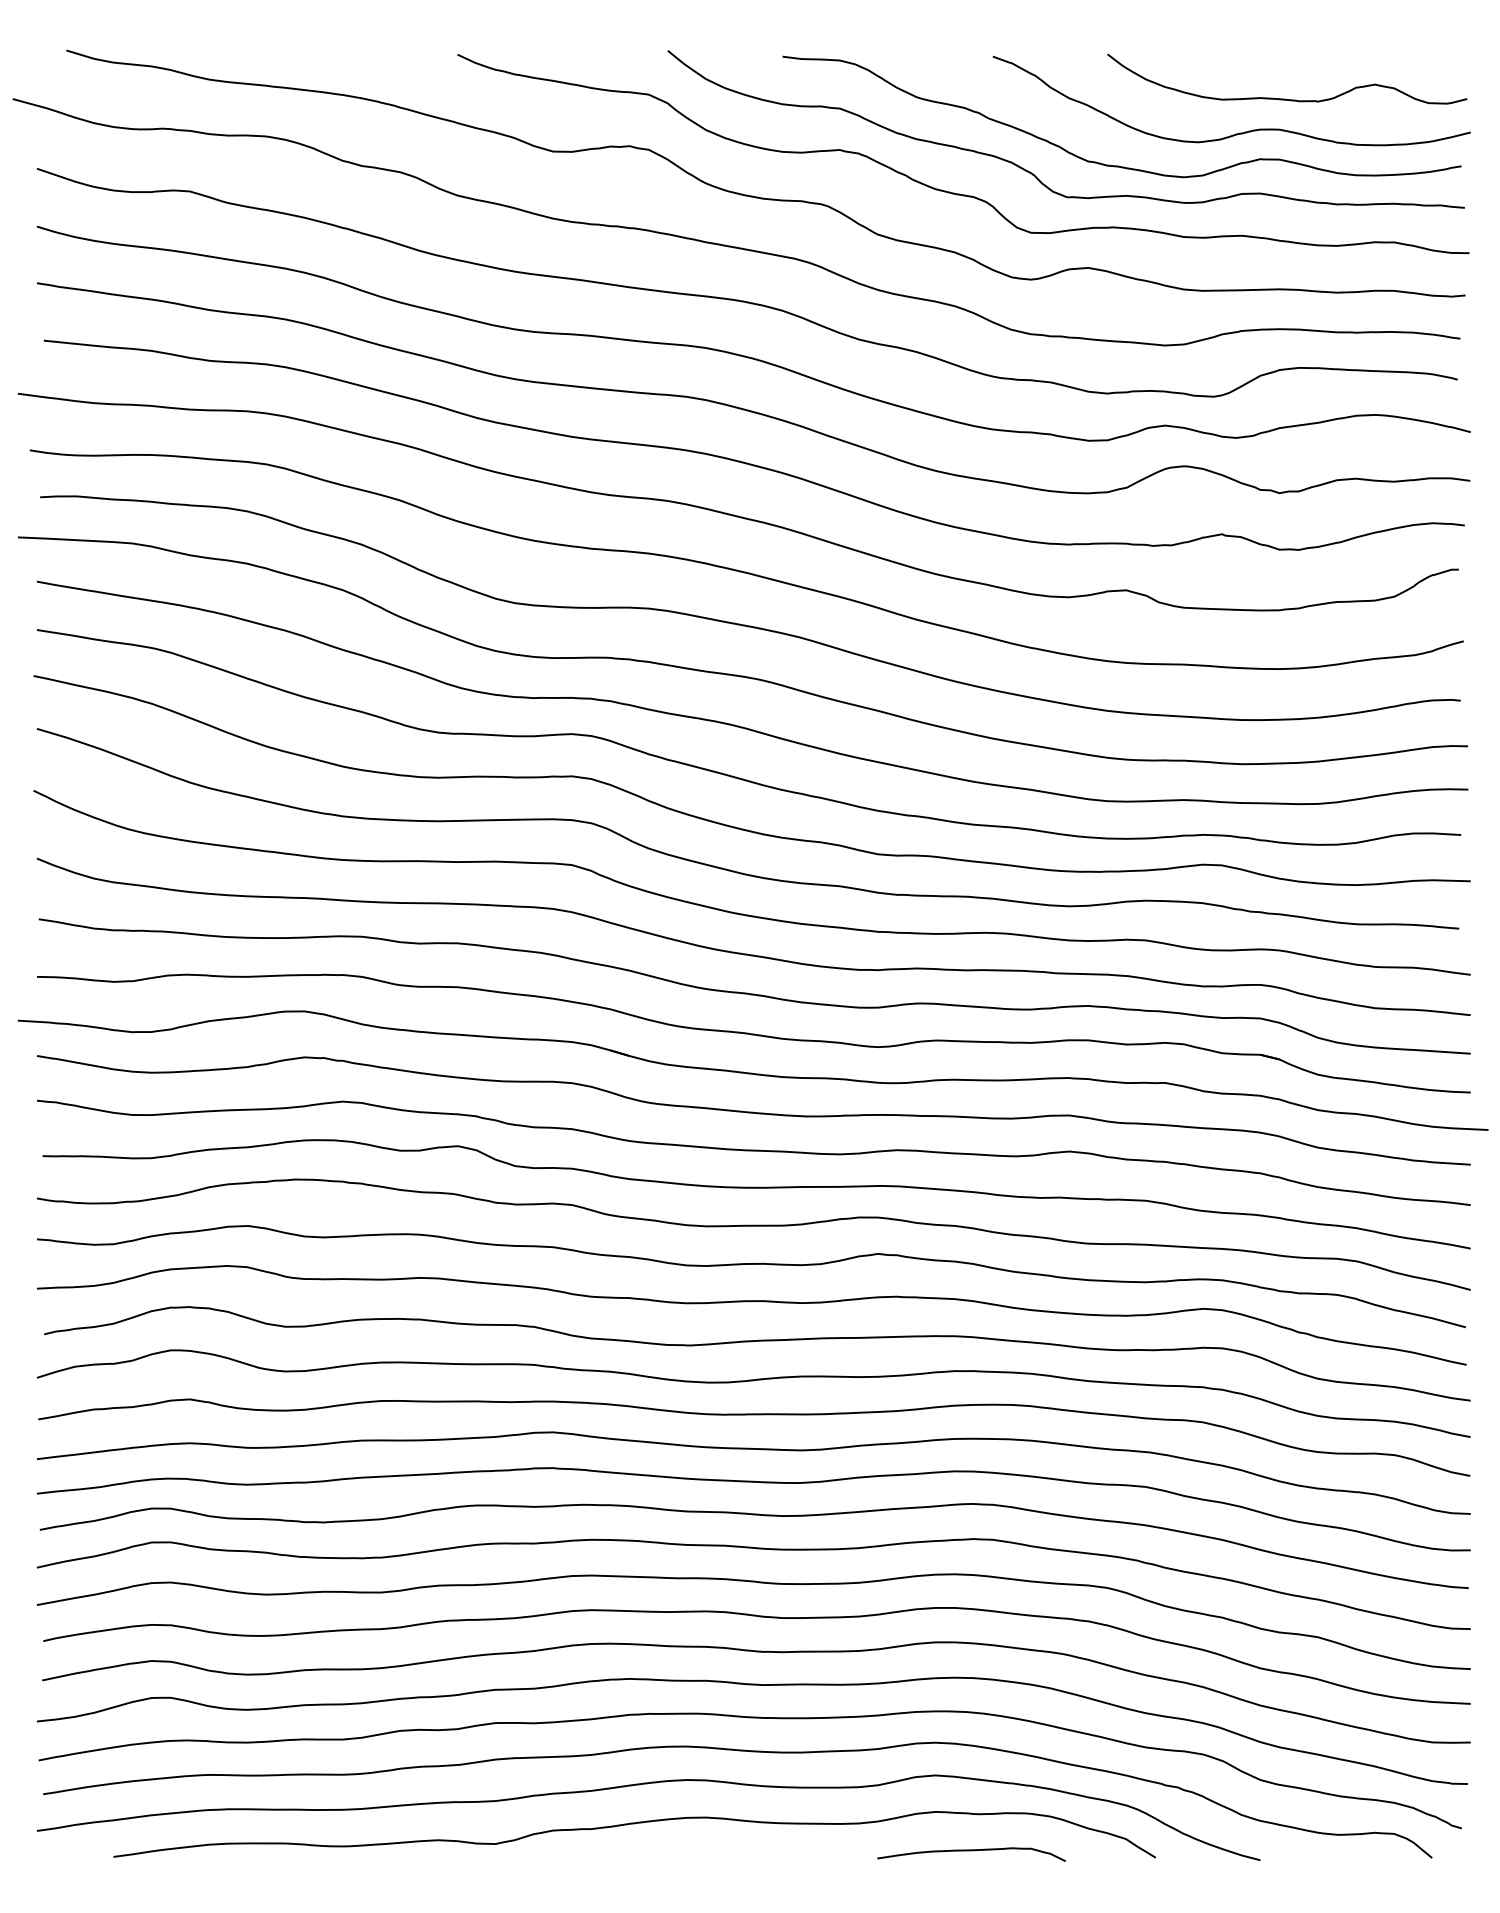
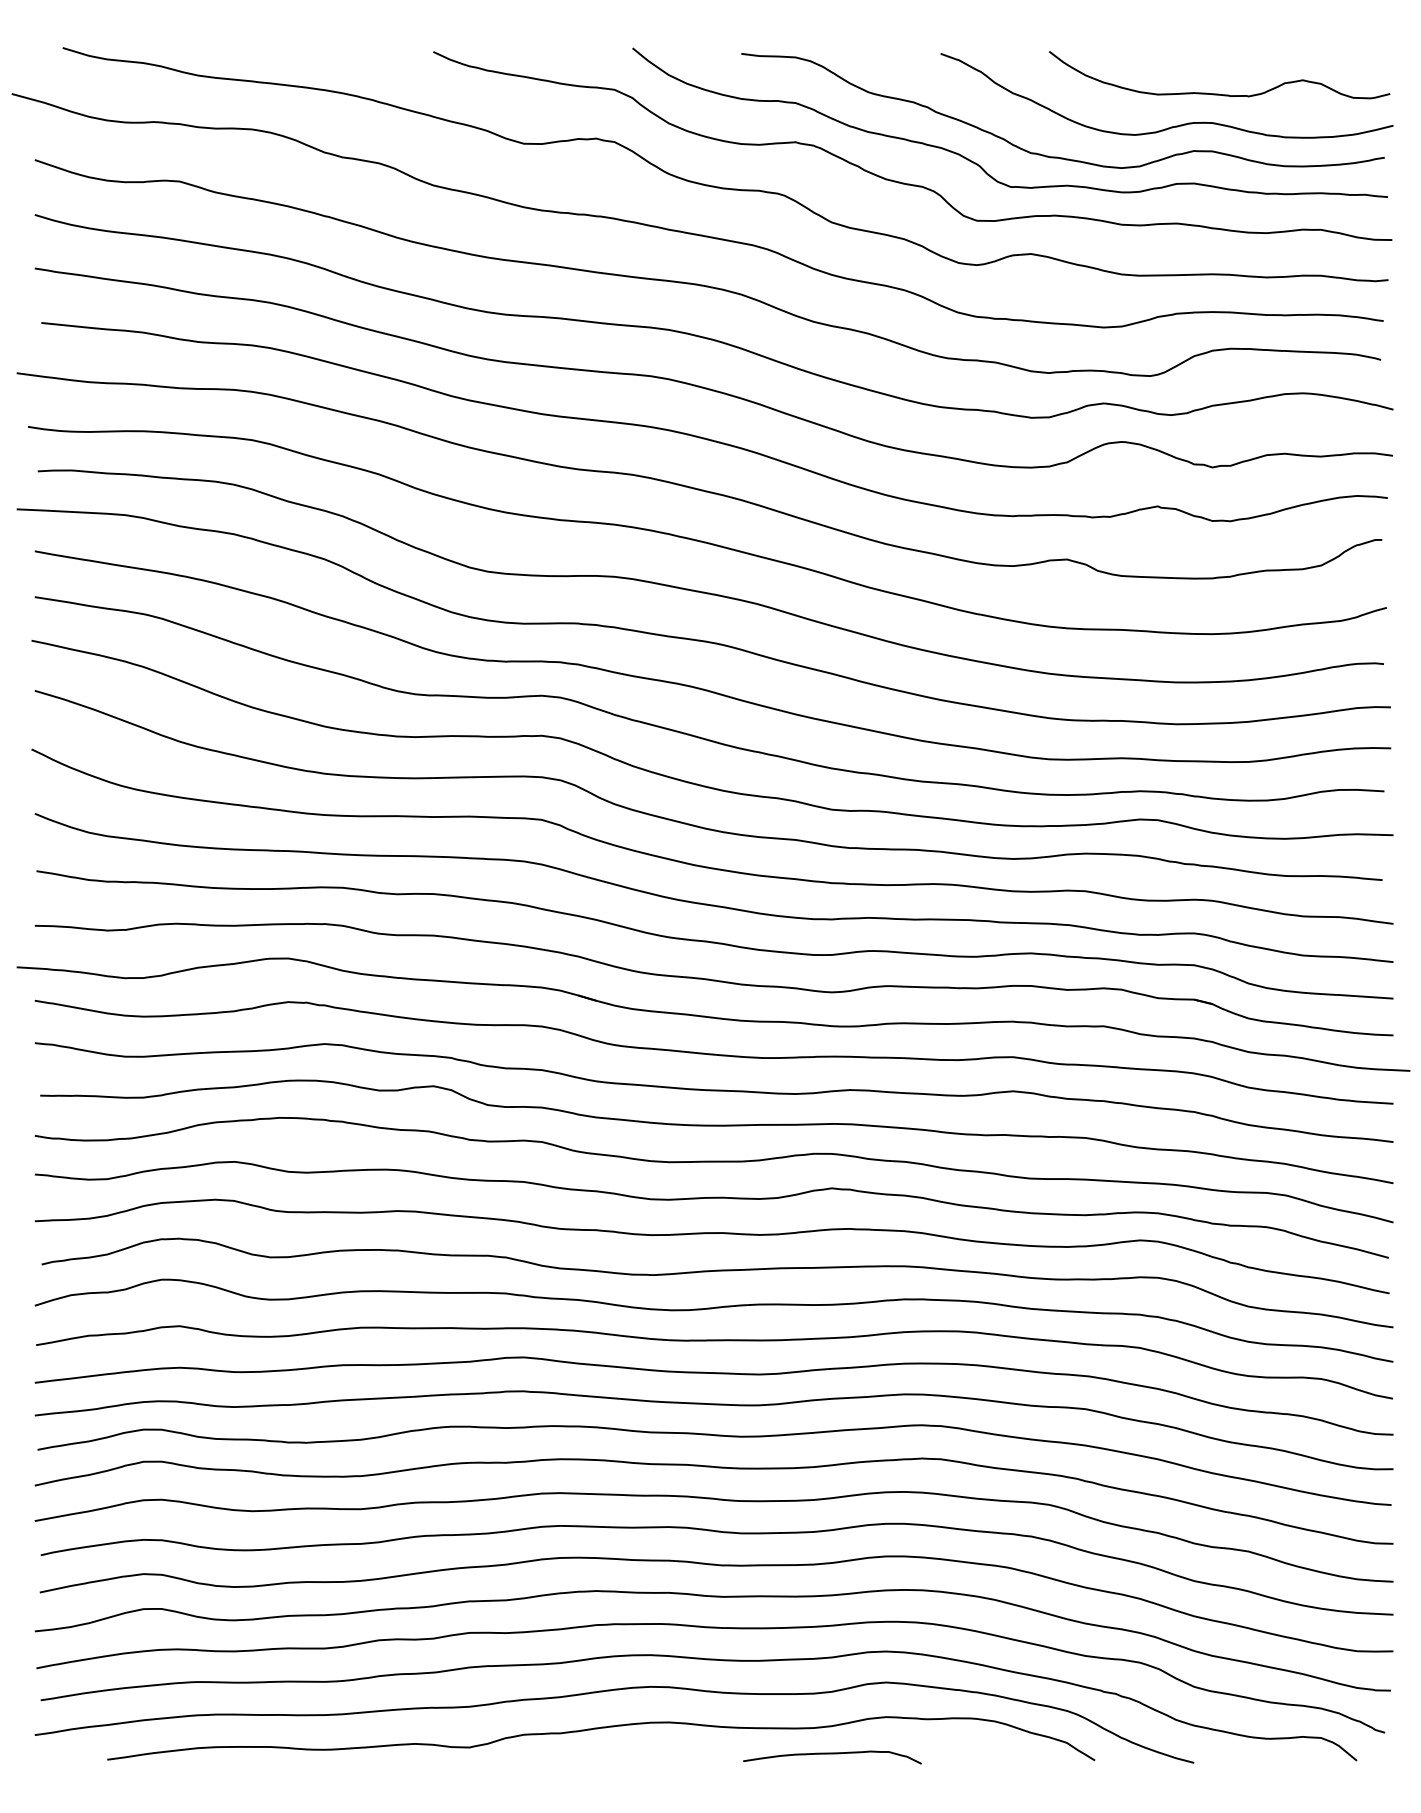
curve: (971, 1851) -> (832, 1754), moved

